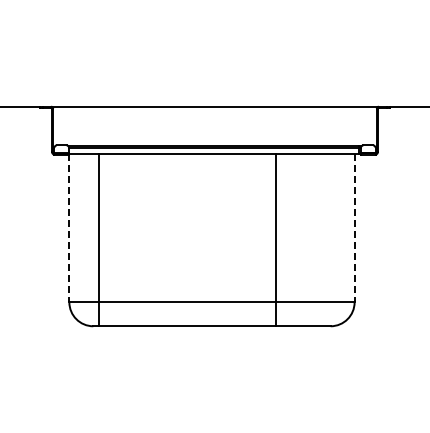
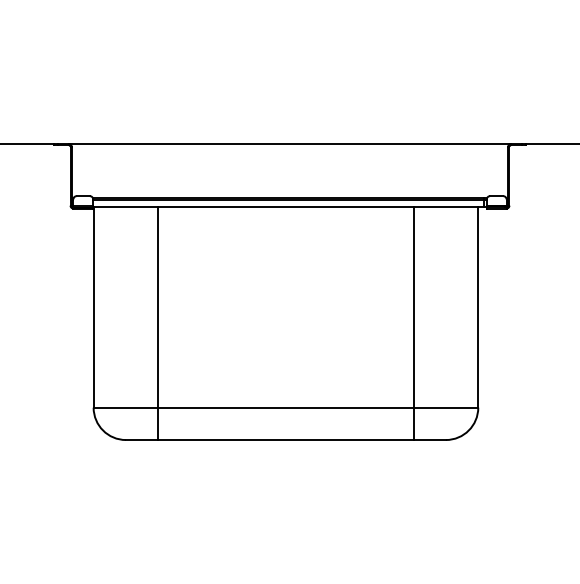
line: (69, 228) -> (93, 308), dashed -> solid
line: (354, 228) -> (478, 308), dashed -> solid
line: (99, 239) -> (158, 323), moved
line: (275, 239) -> (413, 323), moved

